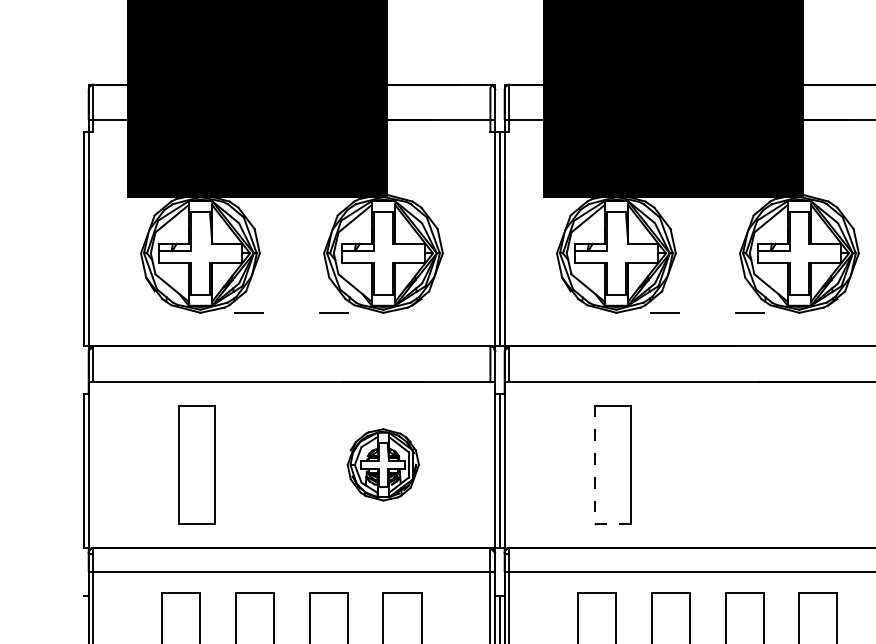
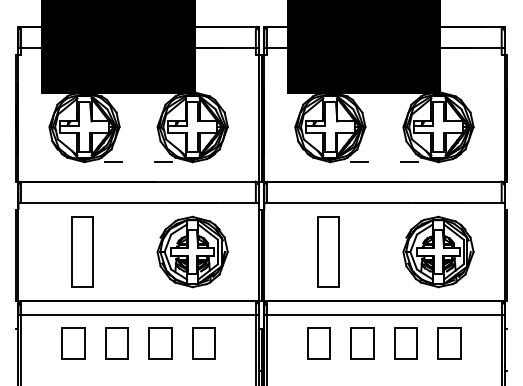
part: (383, 464) -> (192, 251), size x1.67
part: (799, 464) -> (438, 251), added
line: (594, 484) -> (317, 263), dashed -> solid

